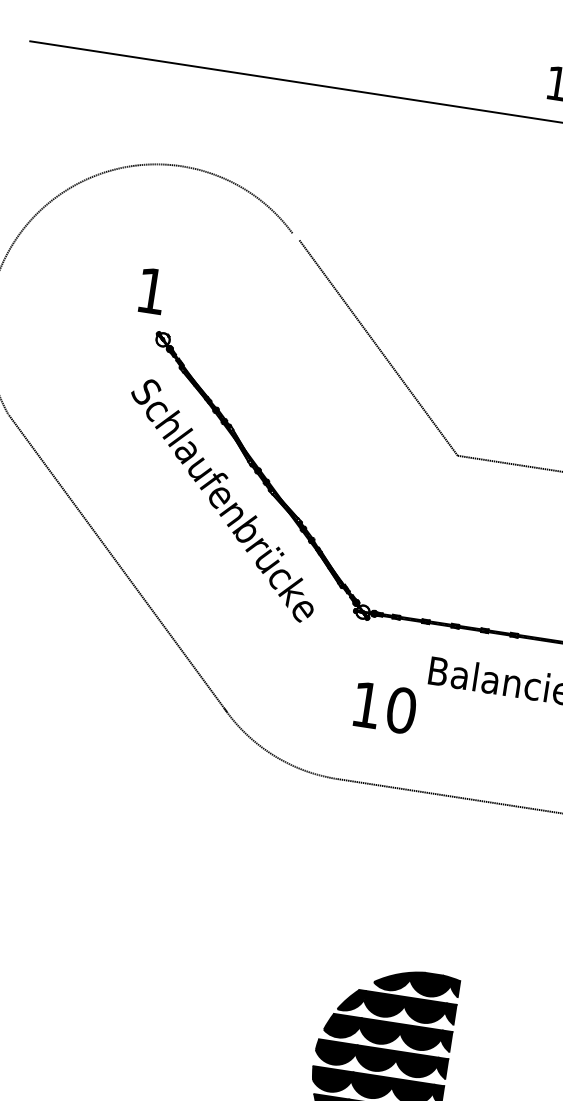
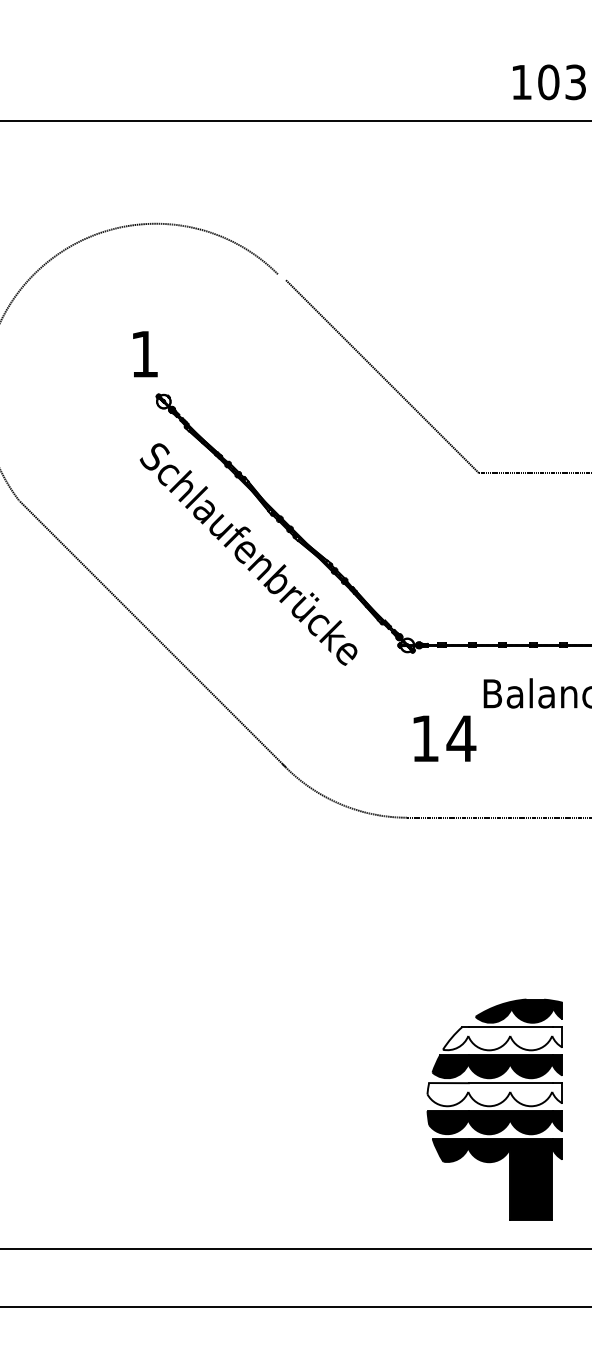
text: (401, 710) -> (461, 738), 10 -> 14
fill: (396, 1007) -> (502, 1038), removed
fill: (380, 1060) -> (494, 1094), removed

